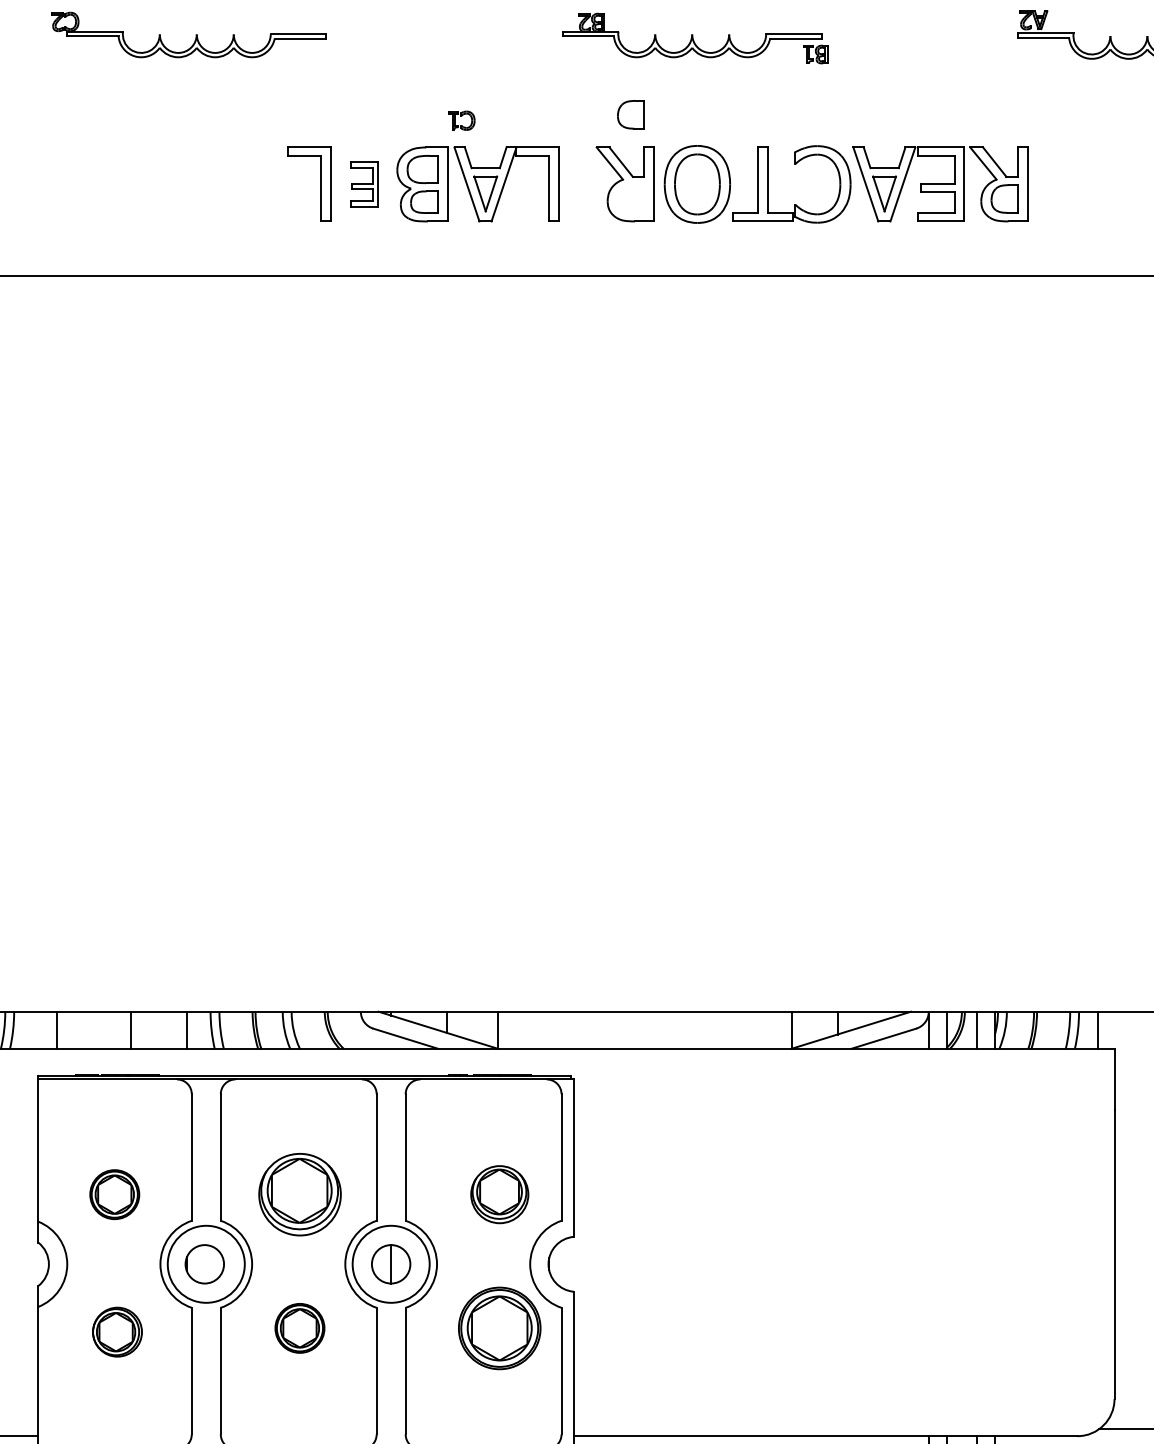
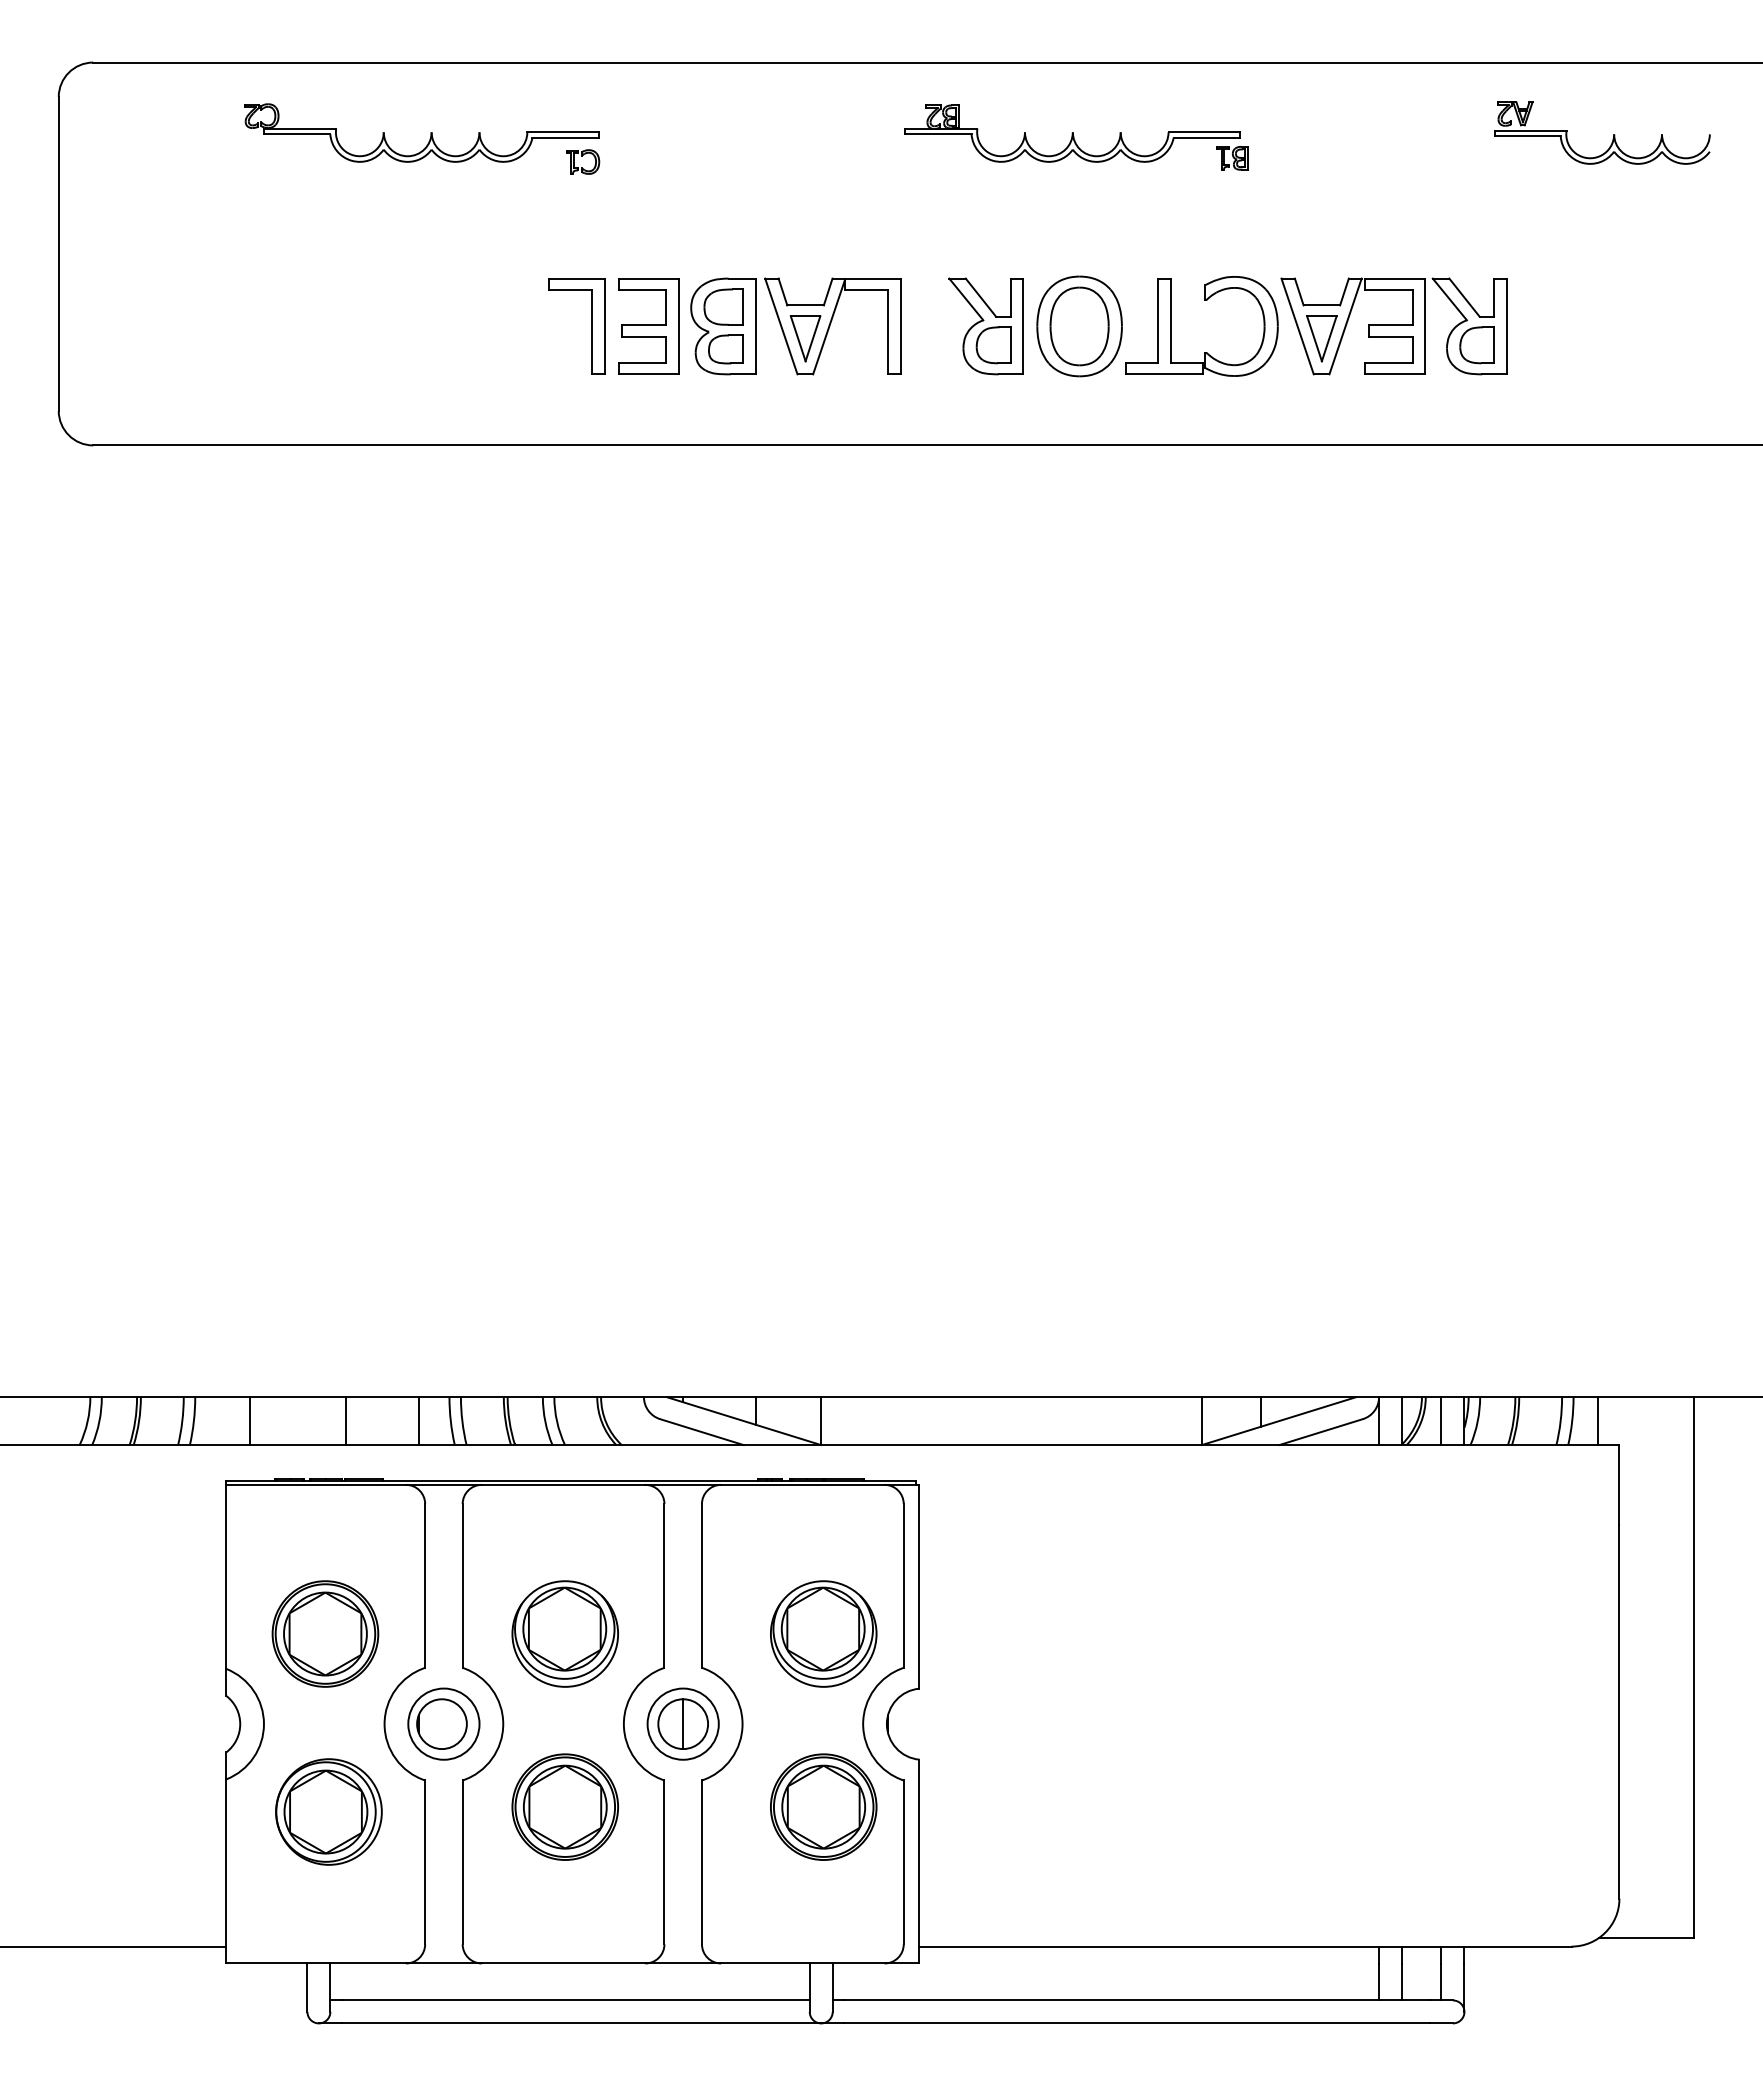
part: (630, 114) -> (993, 345), moved
part: (462, 120) -> (583, 161), moved
part: (364, 184) -> (648, 326), size x1.67
part: (114, 1194) -> (325, 1633), size x1.67
part: (499, 1194) -> (823, 1633), size x1.43
circle: (205, 1263) -> (443, 1723), size x0.71
circle: (390, 1263) -> (682, 1723), size x0.71
part: (299, 1327) -> (564, 1806), size x1.67
part: (117, 1331) -> (328, 1811), size x1.67

